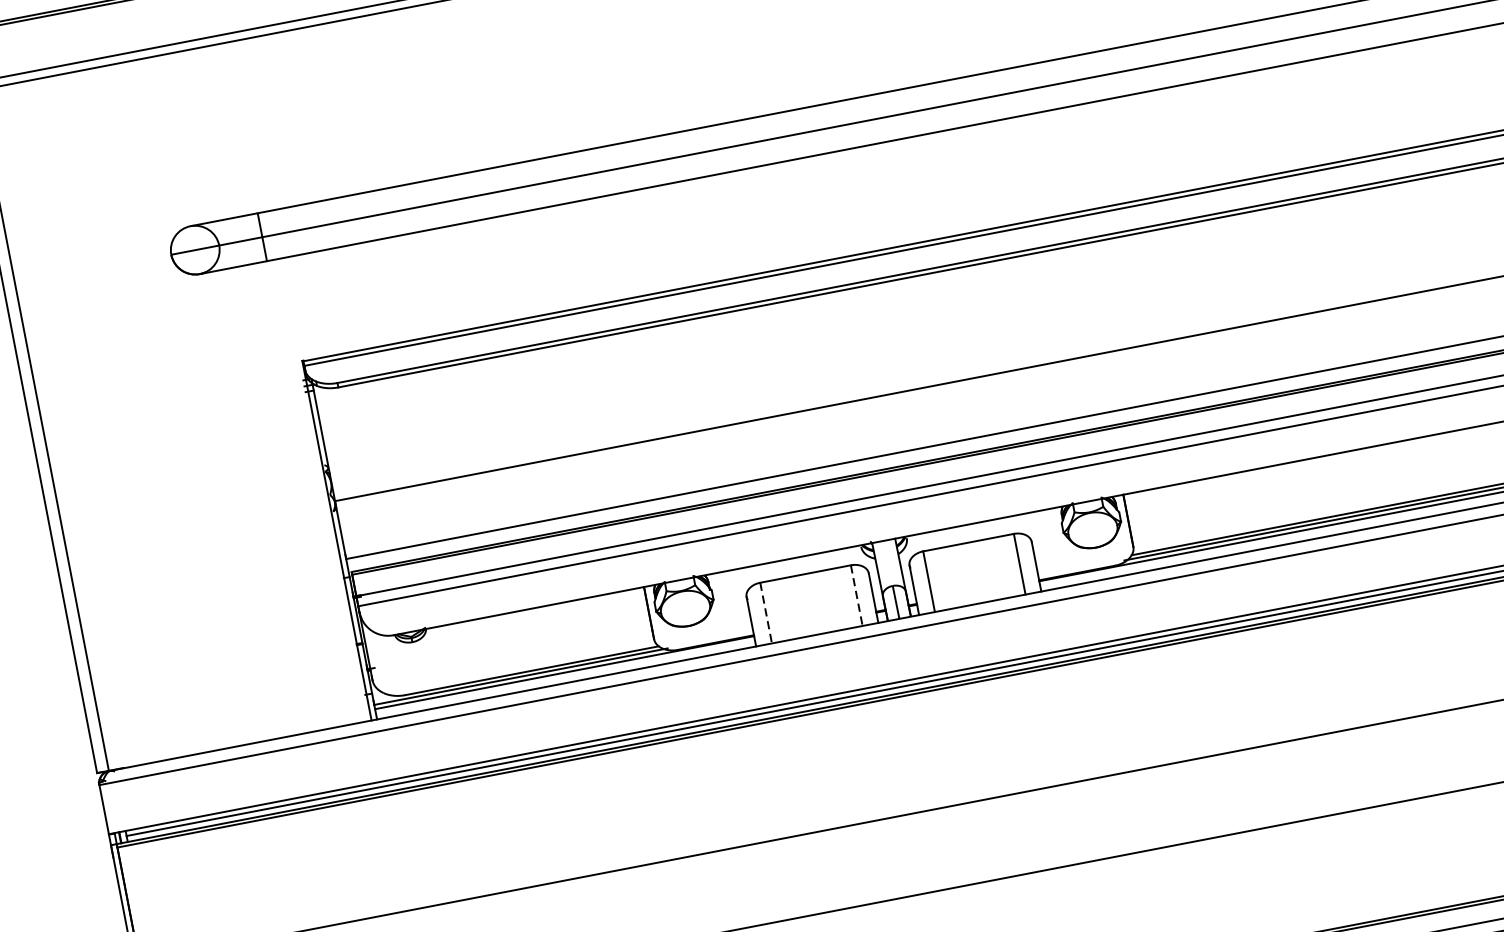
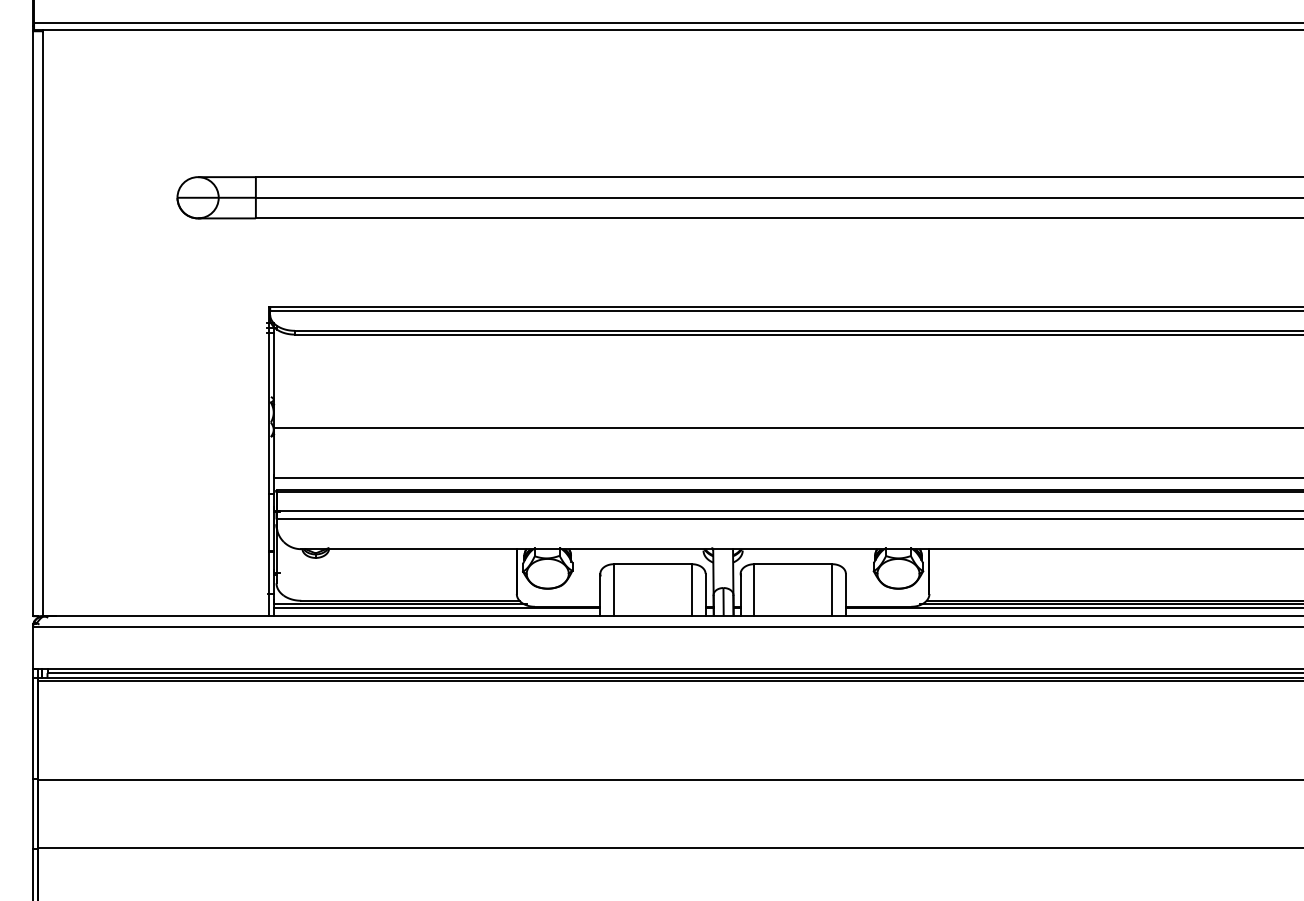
line: (857, 595) -> (692, 590), dashed -> solid
line: (765, 613) -> (613, 590), dashed -> solid

